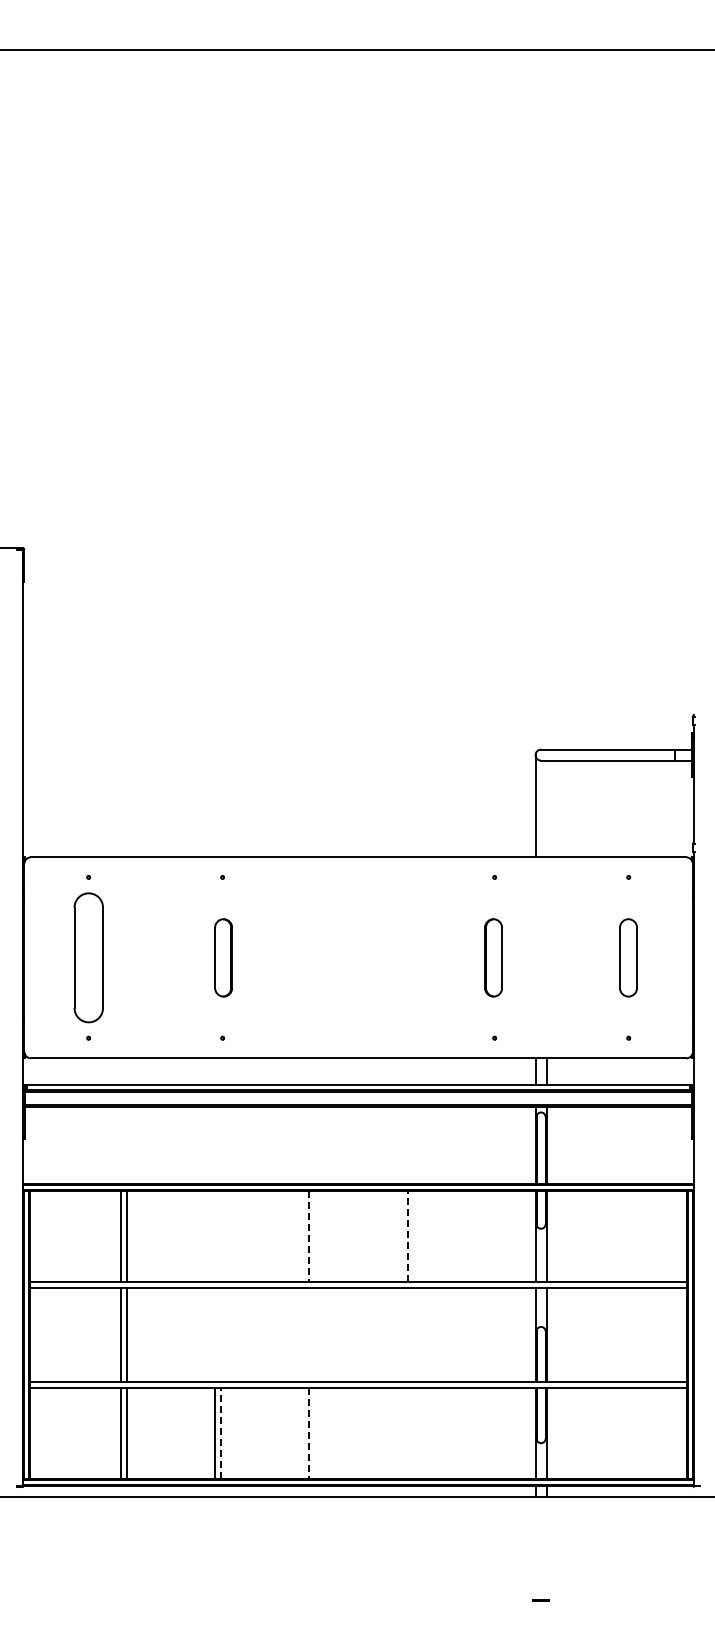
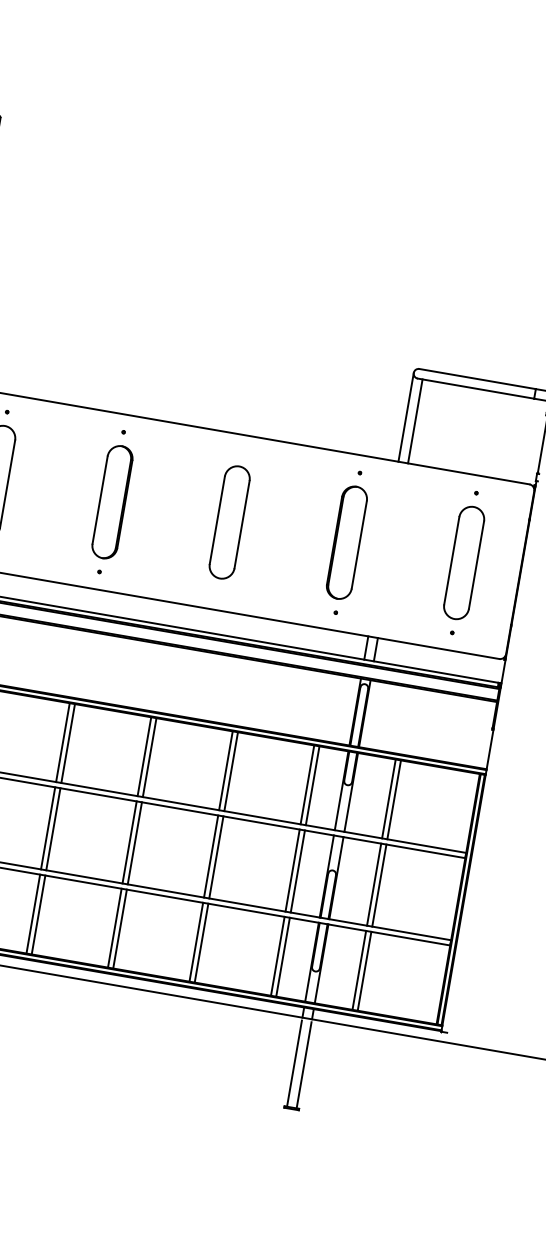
line: (546, 808) -> (415, 420), added
part: (223, 957) -> (112, 501), size x1.67
part: (358, 957) -> (229, 522), added
part: (493, 957) -> (346, 542), size x1.67
part: (628, 957) -> (464, 562), size x1.67
line: (214, 1235) -> (62, 742), added
line: (220, 1235) -> (68, 742), added
line: (314, 1235) -> (149, 757), added
line: (402, 1235) -> (226, 770), added
line: (408, 1235) -> (231, 771), dashed -> solid
line: (496, 1235) -> (307, 784), added
line: (502, 1235) -> (312, 785), added
line: (590, 1235) -> (389, 798), added
line: (596, 1235) -> (394, 799), added
line: (308, 1236) -> (144, 757), dashed -> solid
line: (214, 1334) -> (47, 828), added
line: (220, 1334) -> (53, 828), added
line: (308, 1334) -> (129, 842), added
line: (314, 1334) -> (134, 843), added
line: (402, 1334) -> (211, 856), added
line: (408, 1334) -> (216, 857), added
line: (496, 1334) -> (292, 870), added
line: (502, 1334) -> (298, 871), added
line: (590, 1334) -> (374, 884), added
line: (596, 1334) -> (379, 885), added
line: (220, 1432) -> (38, 914), dashed -> solid
line: (308, 1433) -> (114, 928), dashed -> solid
line: (314, 1433) -> (119, 929), added
line: (402, 1433) -> (196, 942), added
line: (408, 1433) -> (201, 943), added
line: (496, 1433) -> (278, 956), added
line: (502, 1433) -> (283, 957), added
line: (590, 1433) -> (359, 970), added
line: (596, 1433) -> (364, 971), added
line: (535, 1549) -> (294, 1063), added
line: (546, 1549) -> (304, 1064), added

